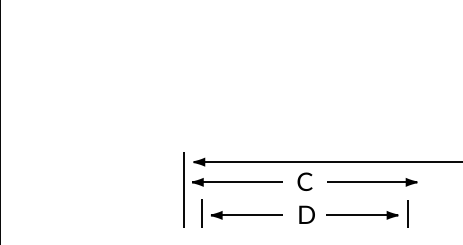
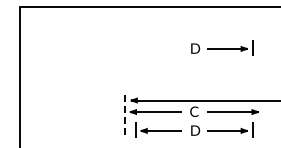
part: (354, 69) -> (222, 47), added
line: (184, 190) -> (125, 116), solid -> dashed

